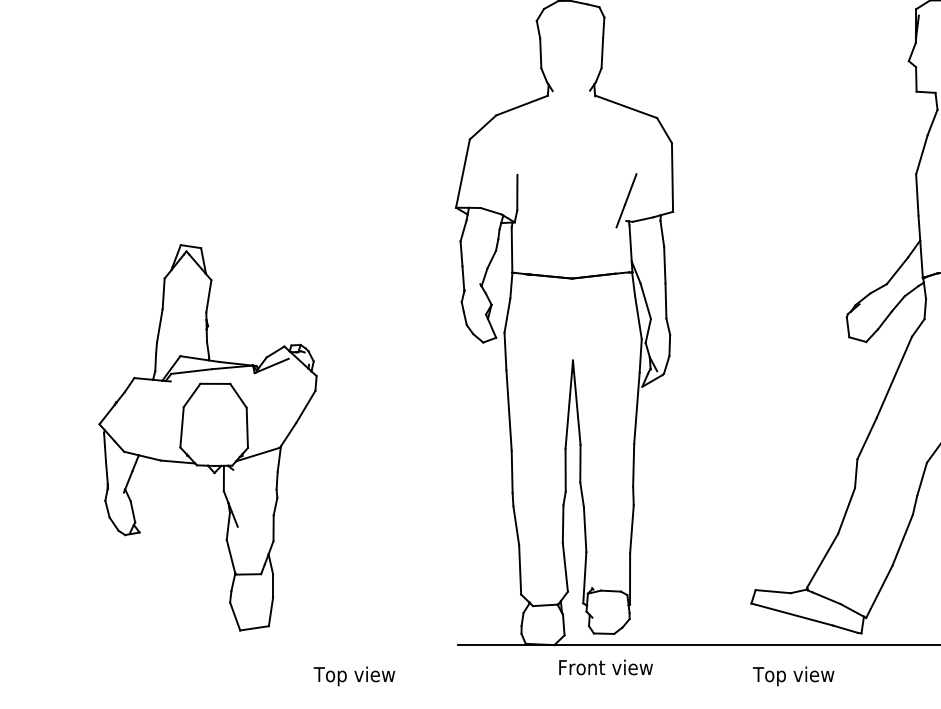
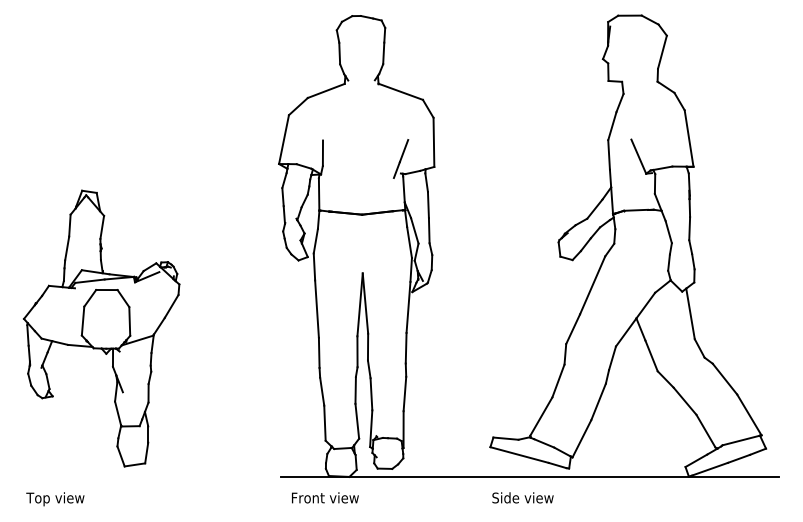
text: (606, 666) -> (325, 497), moved
text: (354, 676) -> (55, 499), moved
text: (796, 676) -> (522, 499), Top view -> Side view

